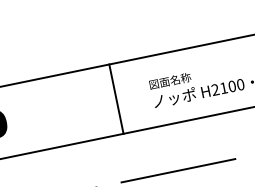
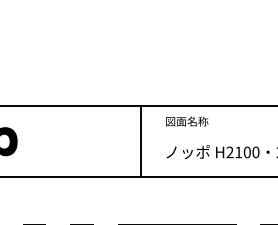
text: (170, 80) -> (187, 121), moved
line: (116, 99) -> (141, 141), moved

